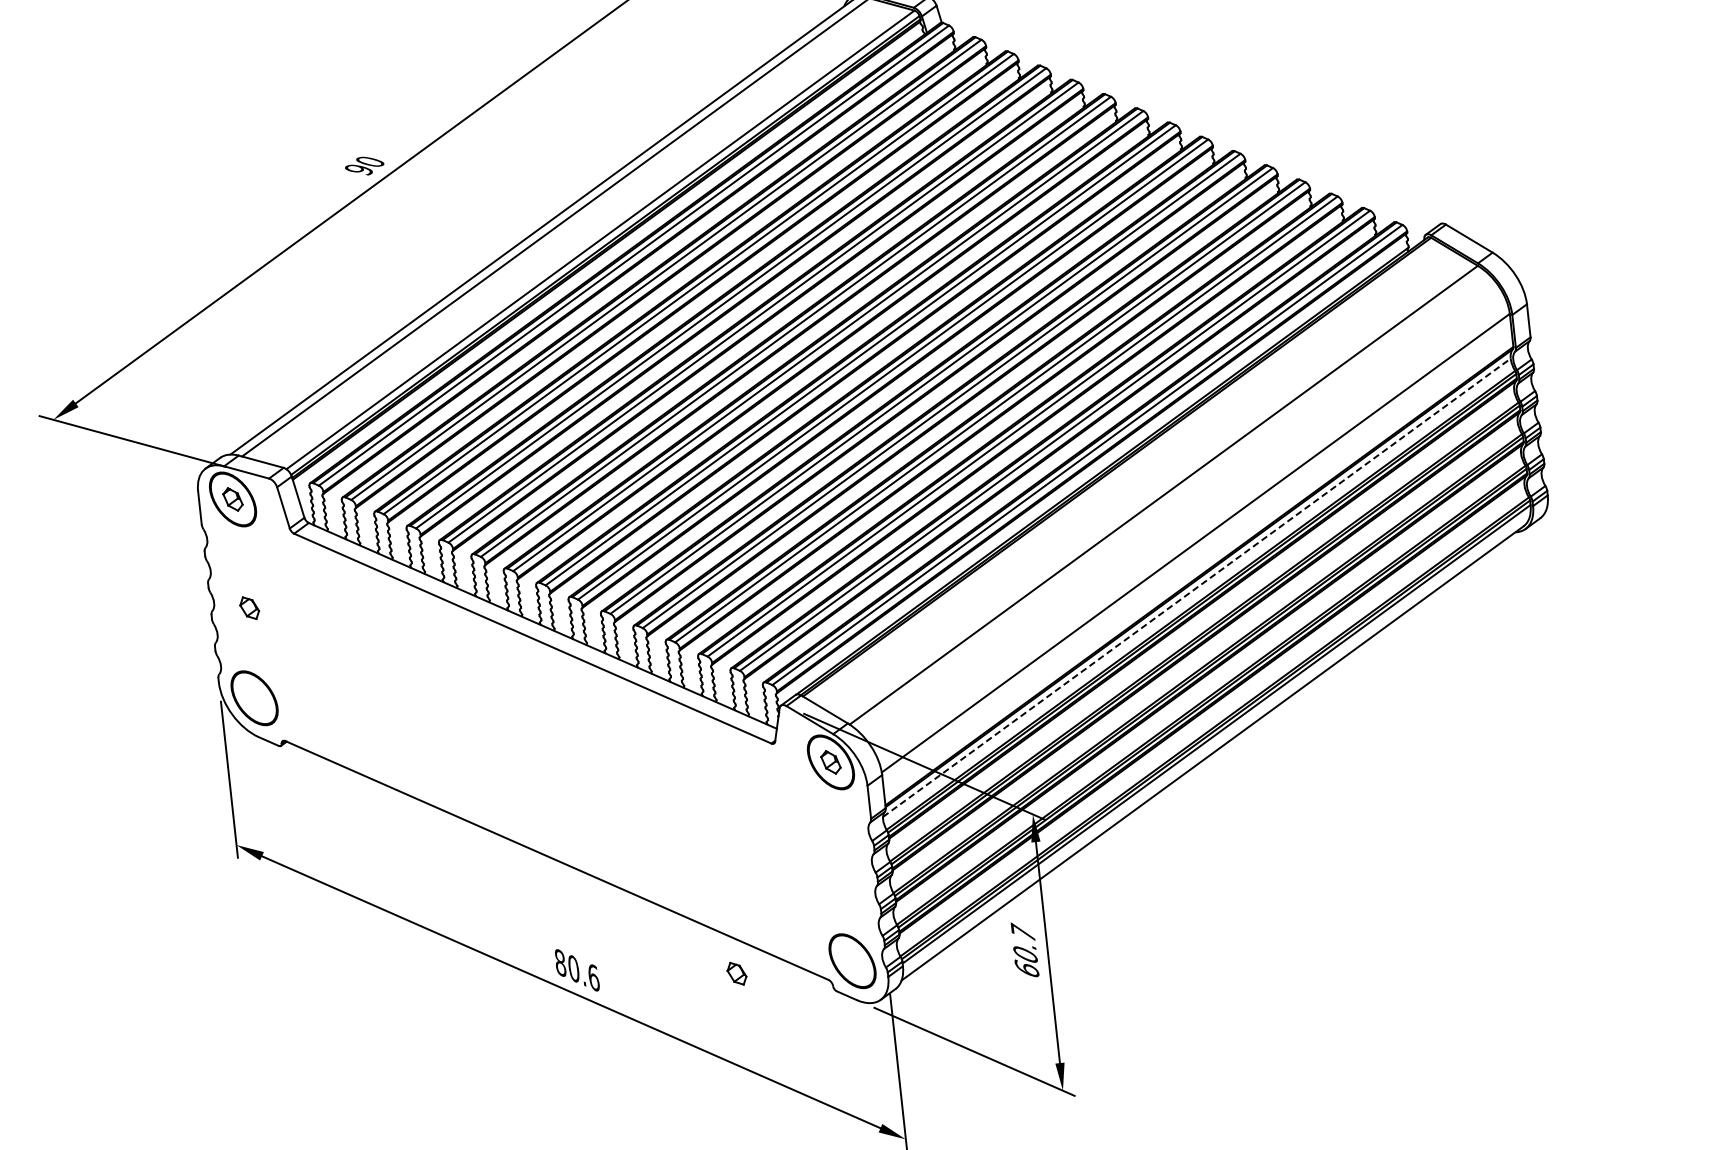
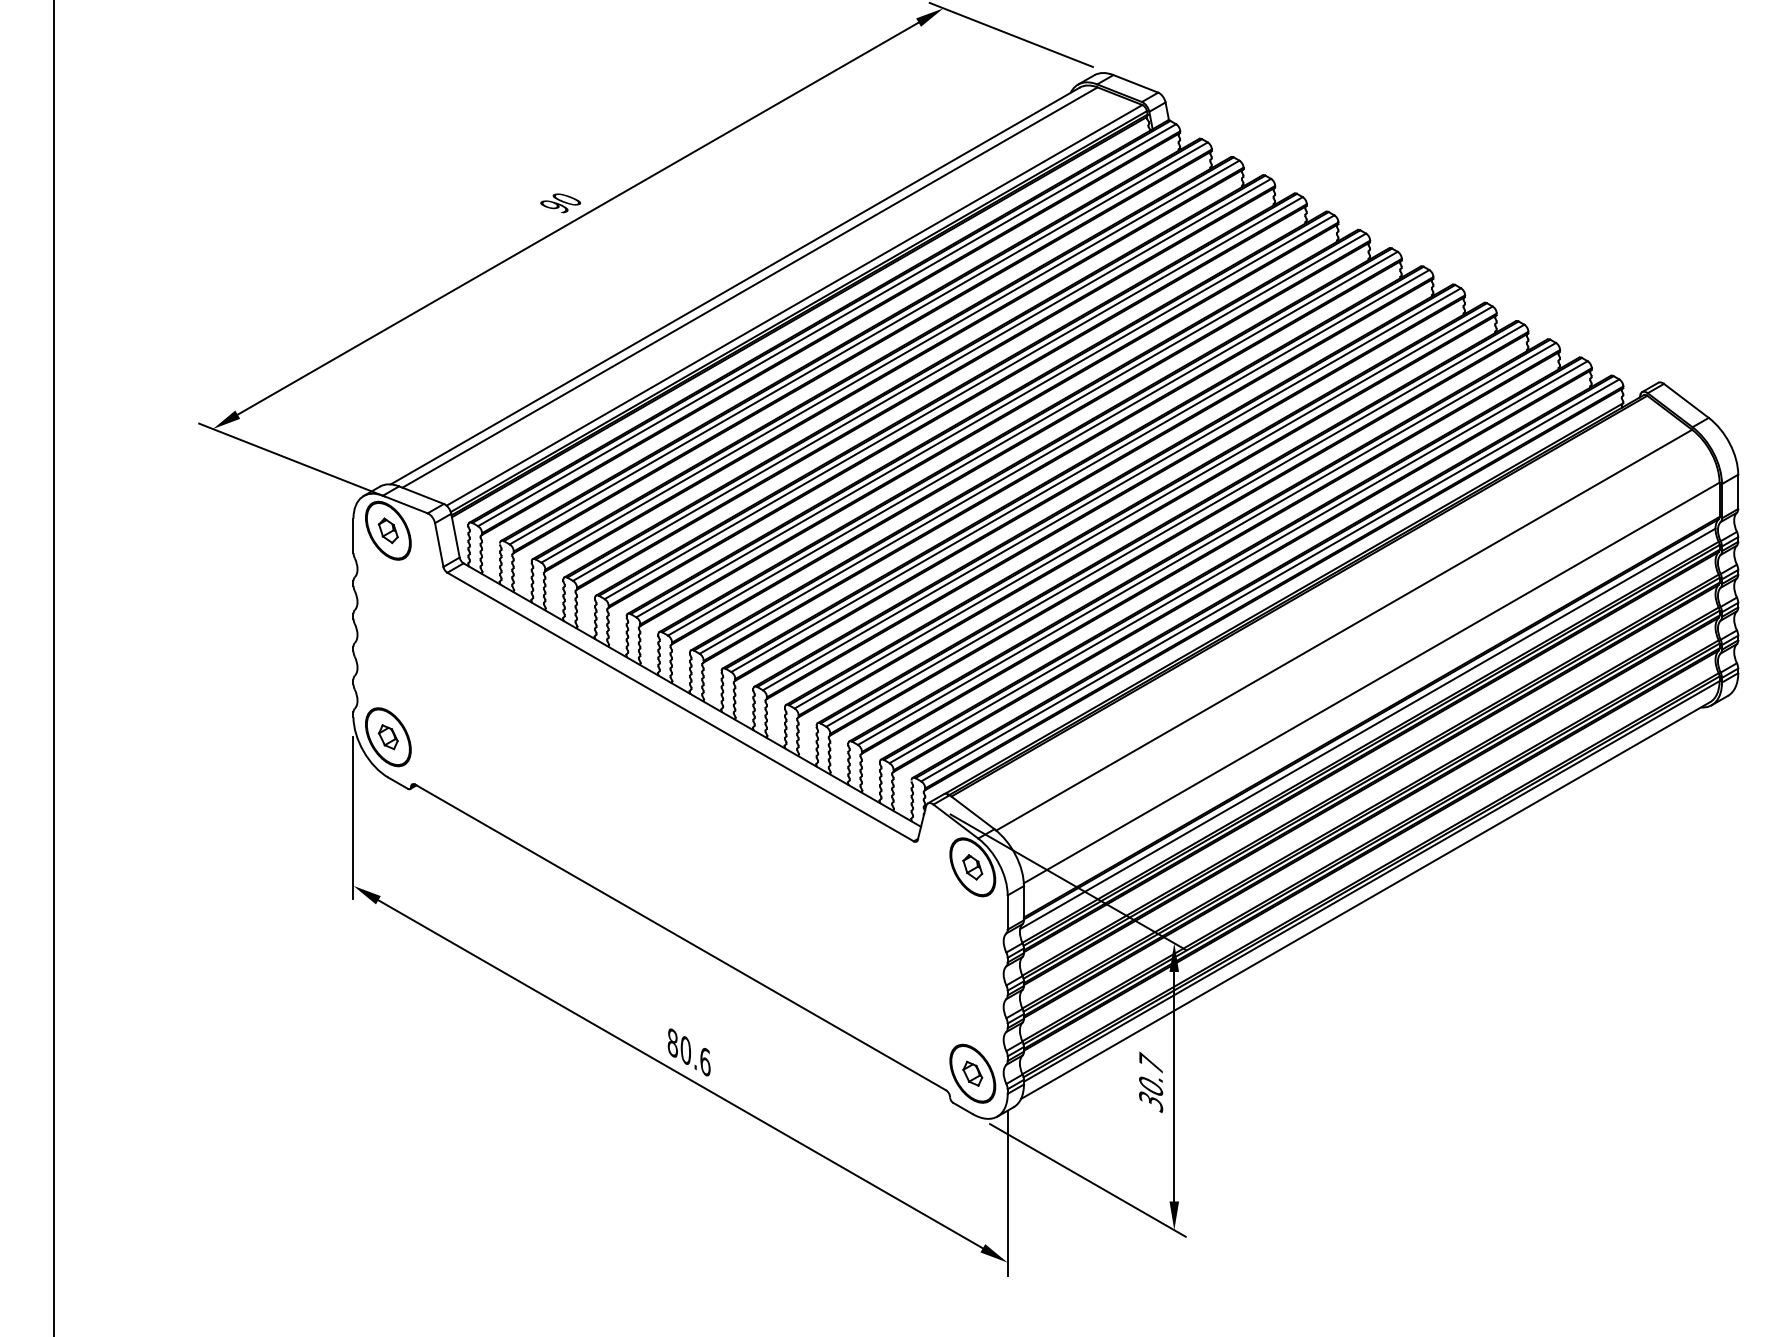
line: (1197, 587) -> (1368, 728), dashed -> solid
part: (249, 608) -> (388, 737), moved
text: (1027, 969) -> (1151, 1101), 60.7 -> 30.7
part: (736, 973) -> (972, 1073), moved

